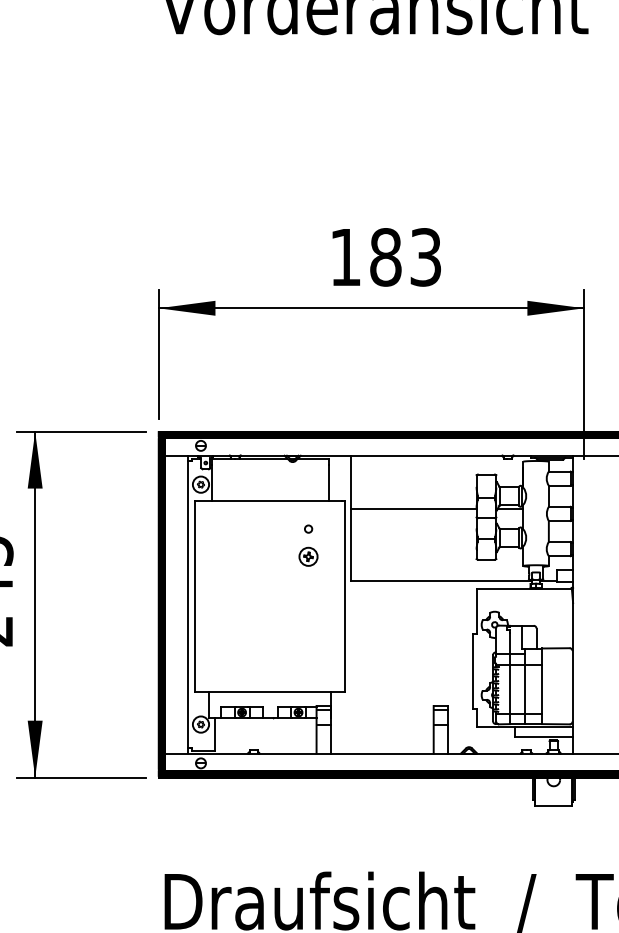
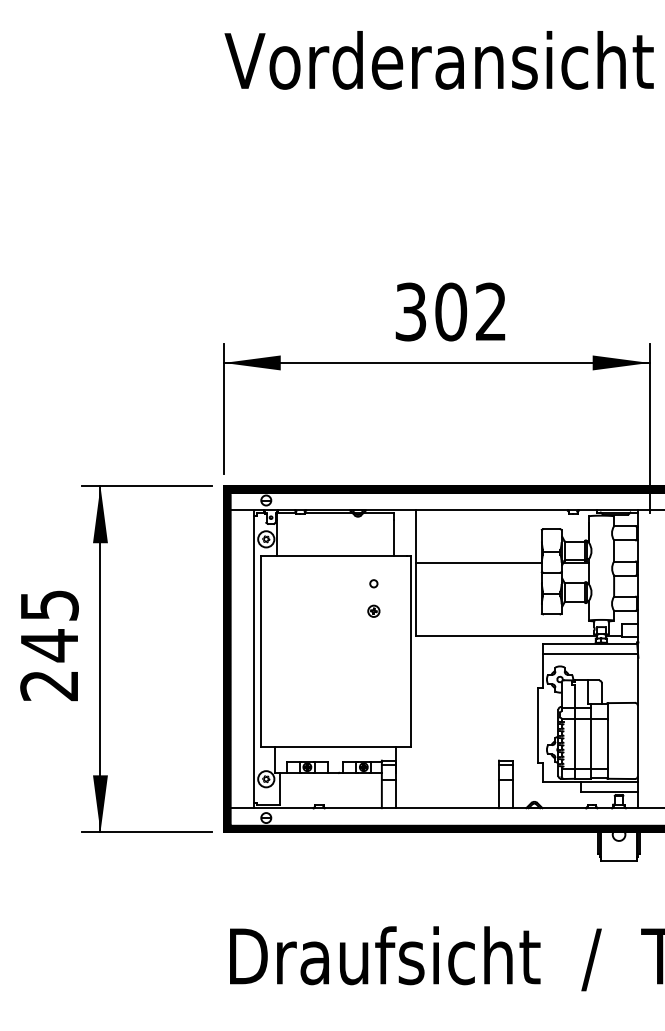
text: (385, 256) -> (450, 311), 183 -> 302
part: (308, 555) -> (373, 610), size x0.62
line: (525, 599) -> (590, 654), added

